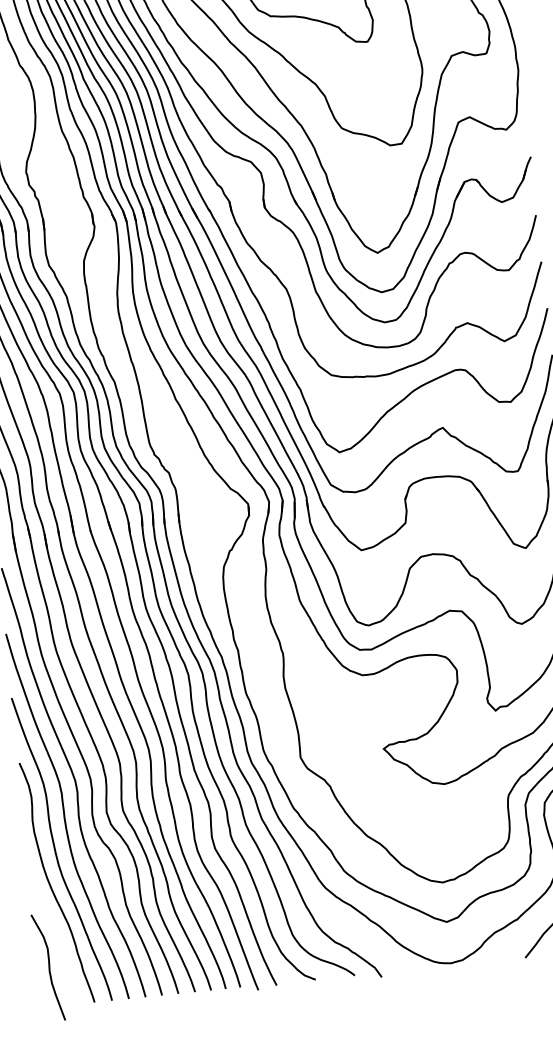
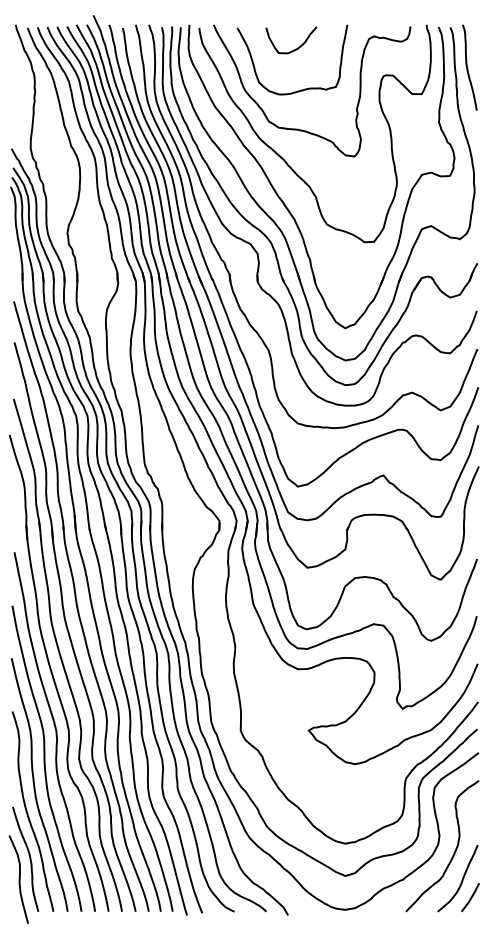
curve: (58, 940) -> (29, 858), added

